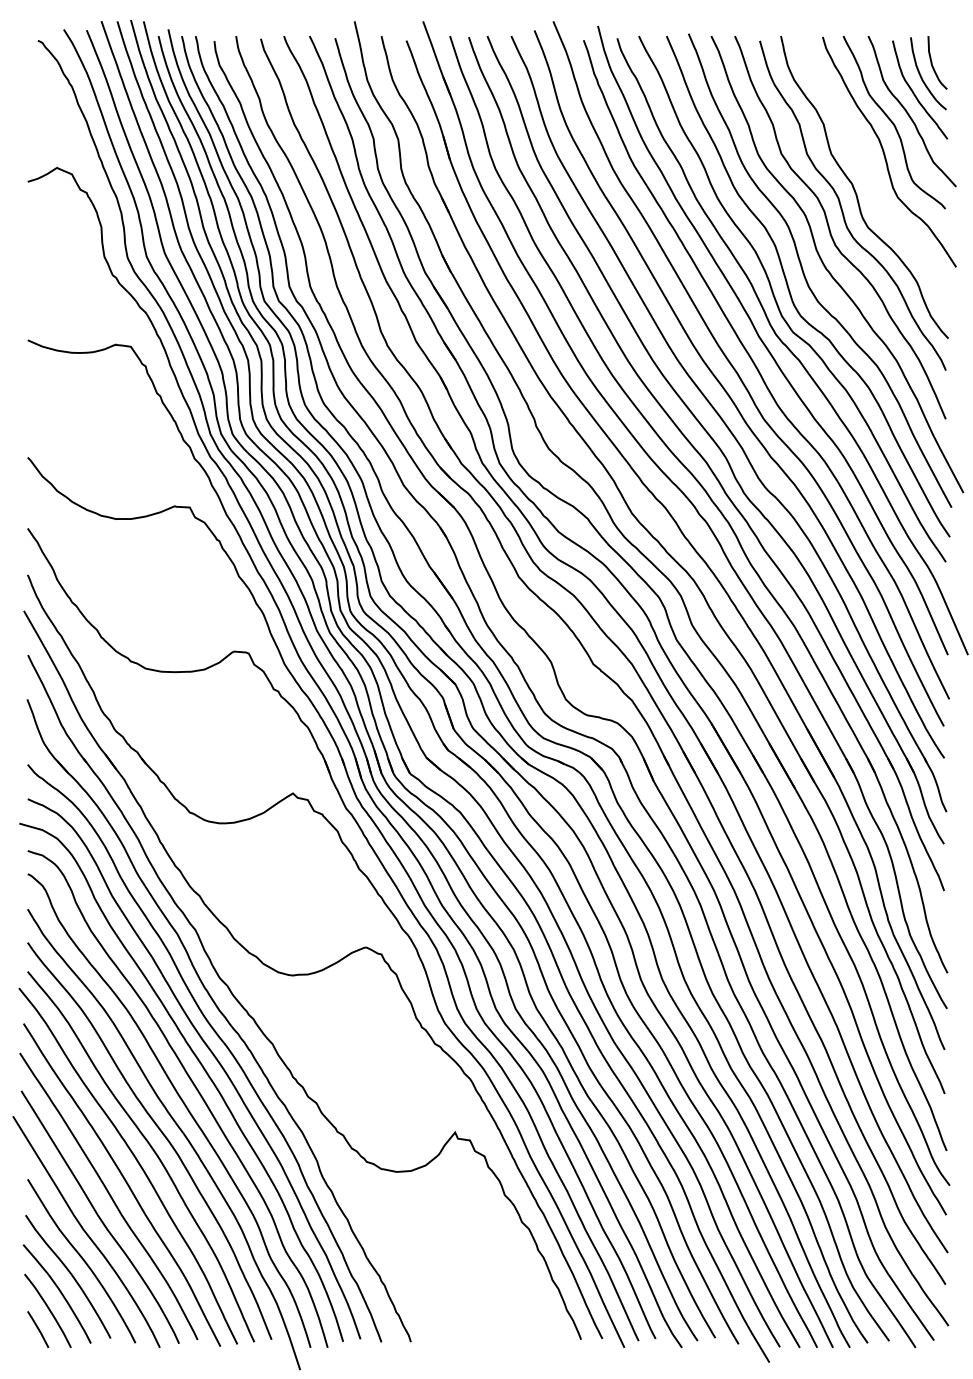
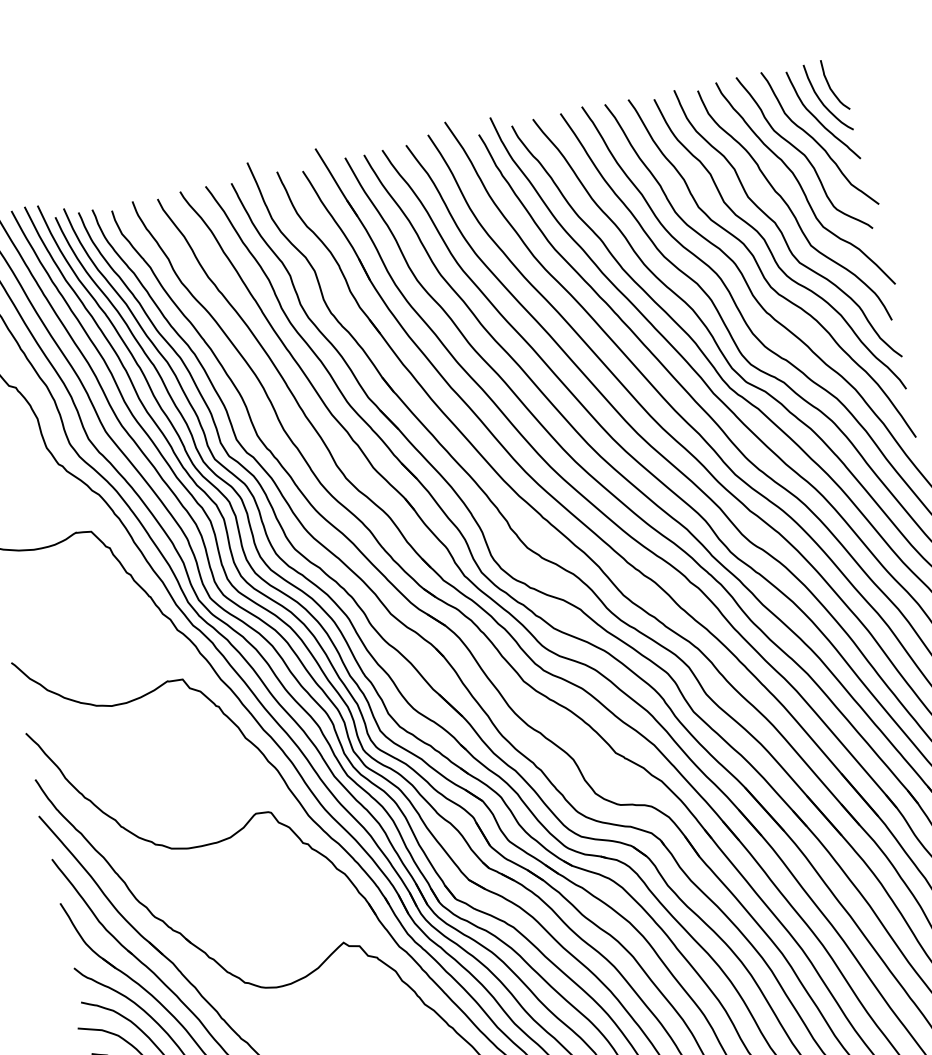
curve: (870, 173) -> (791, 208), added

